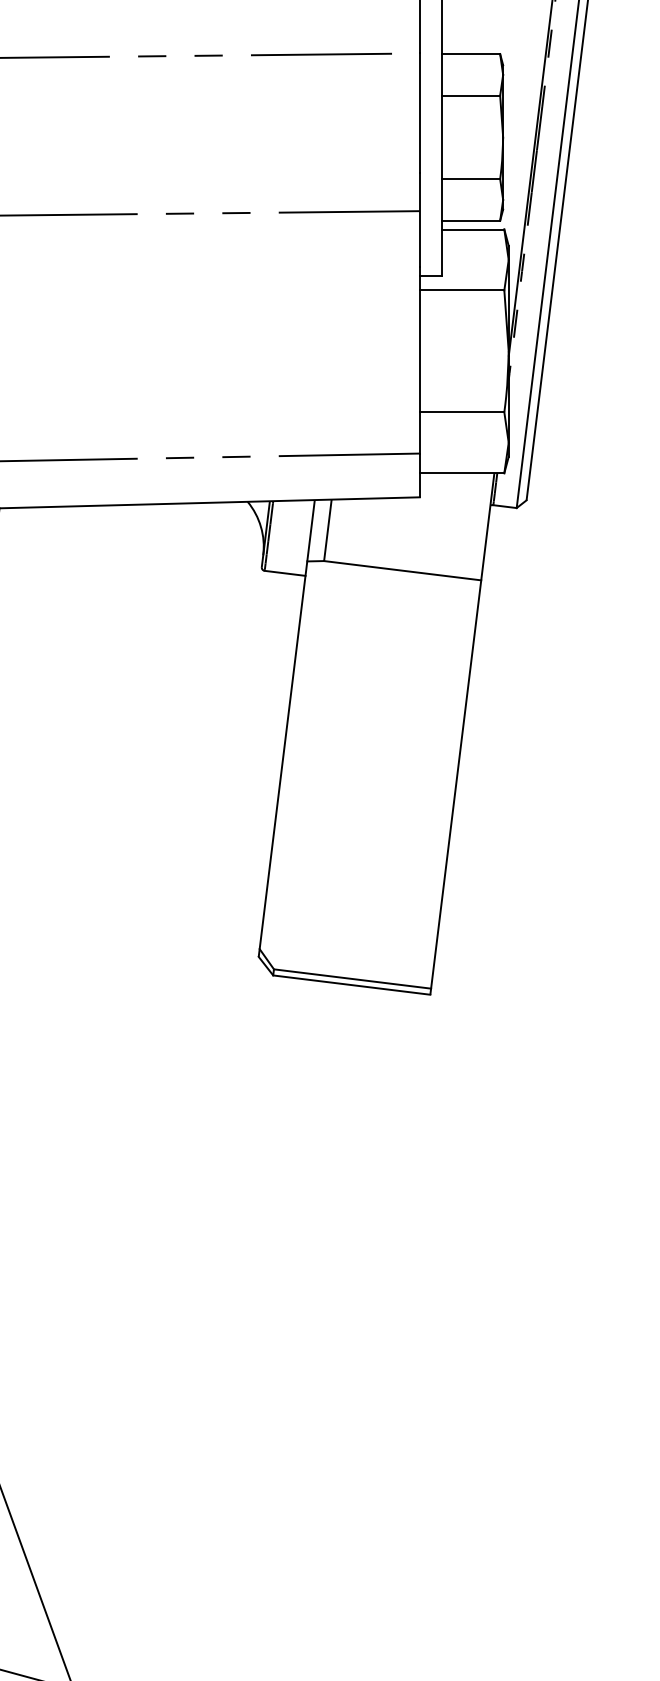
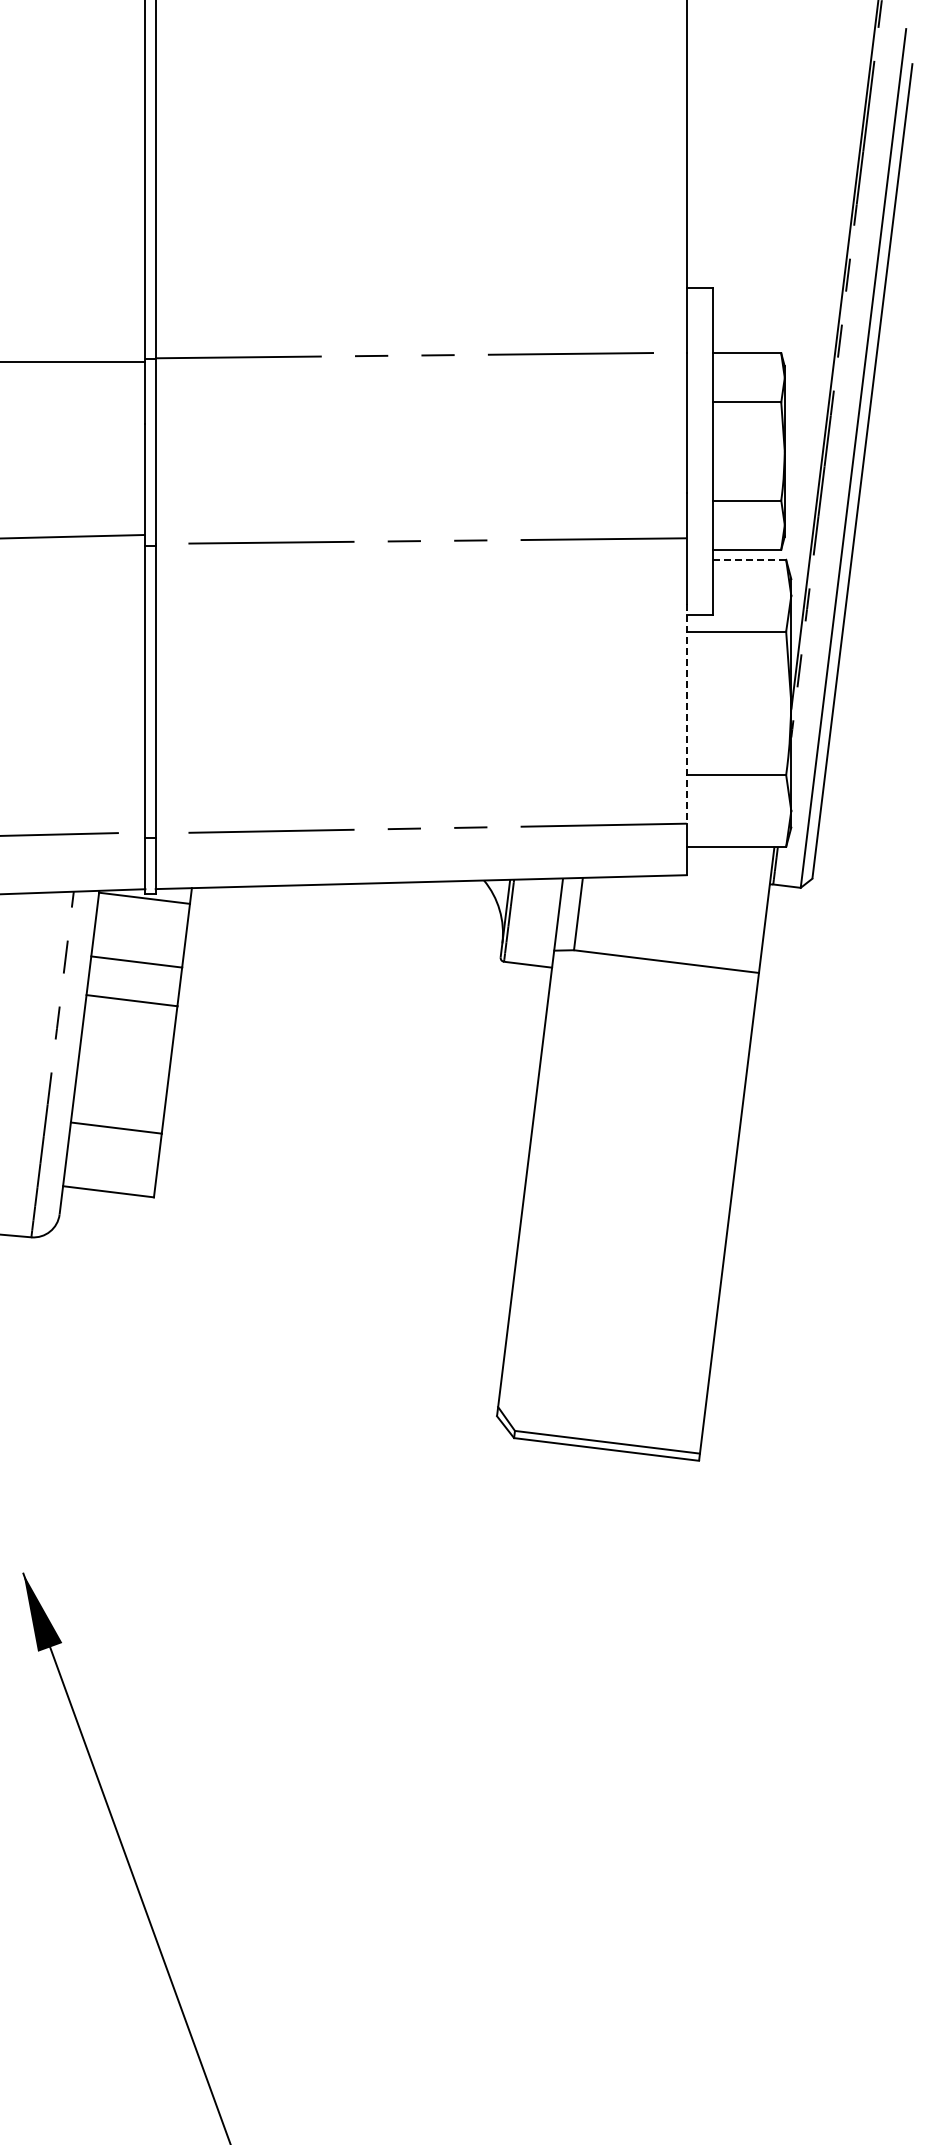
line: (473, 229) -> (749, 559), solid -> dashed
line: (419, 360) -> (686, 714), solid -> dashed

